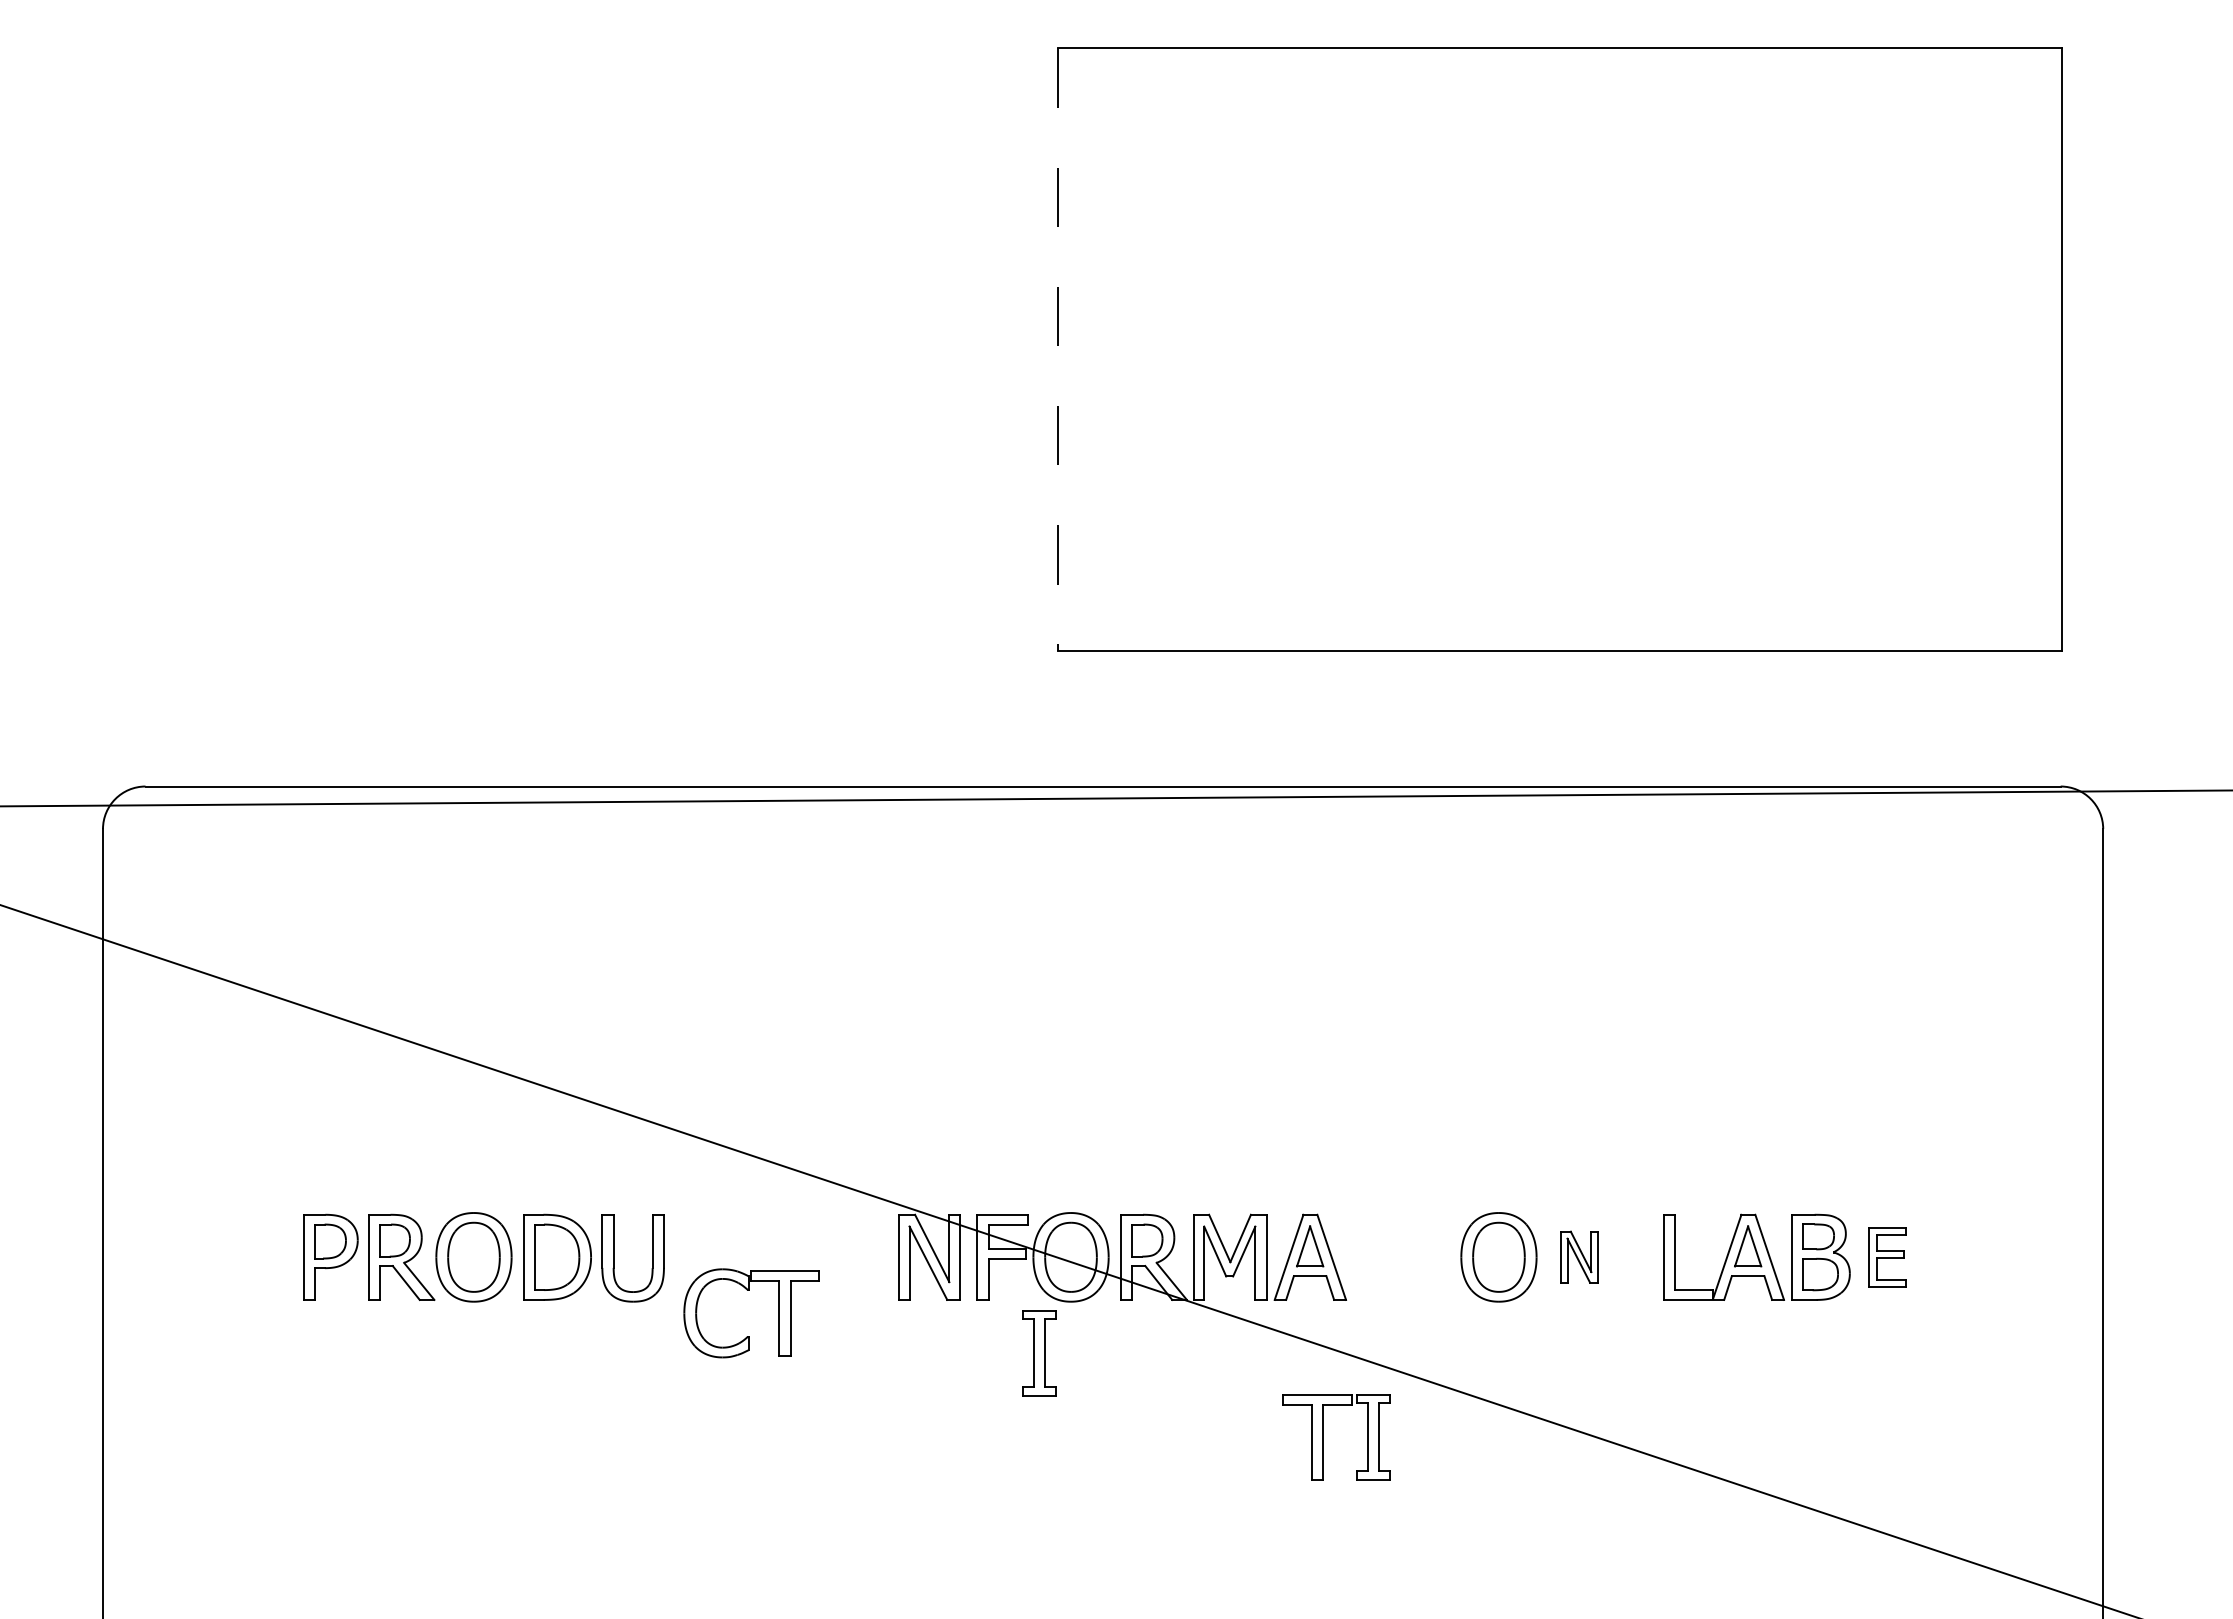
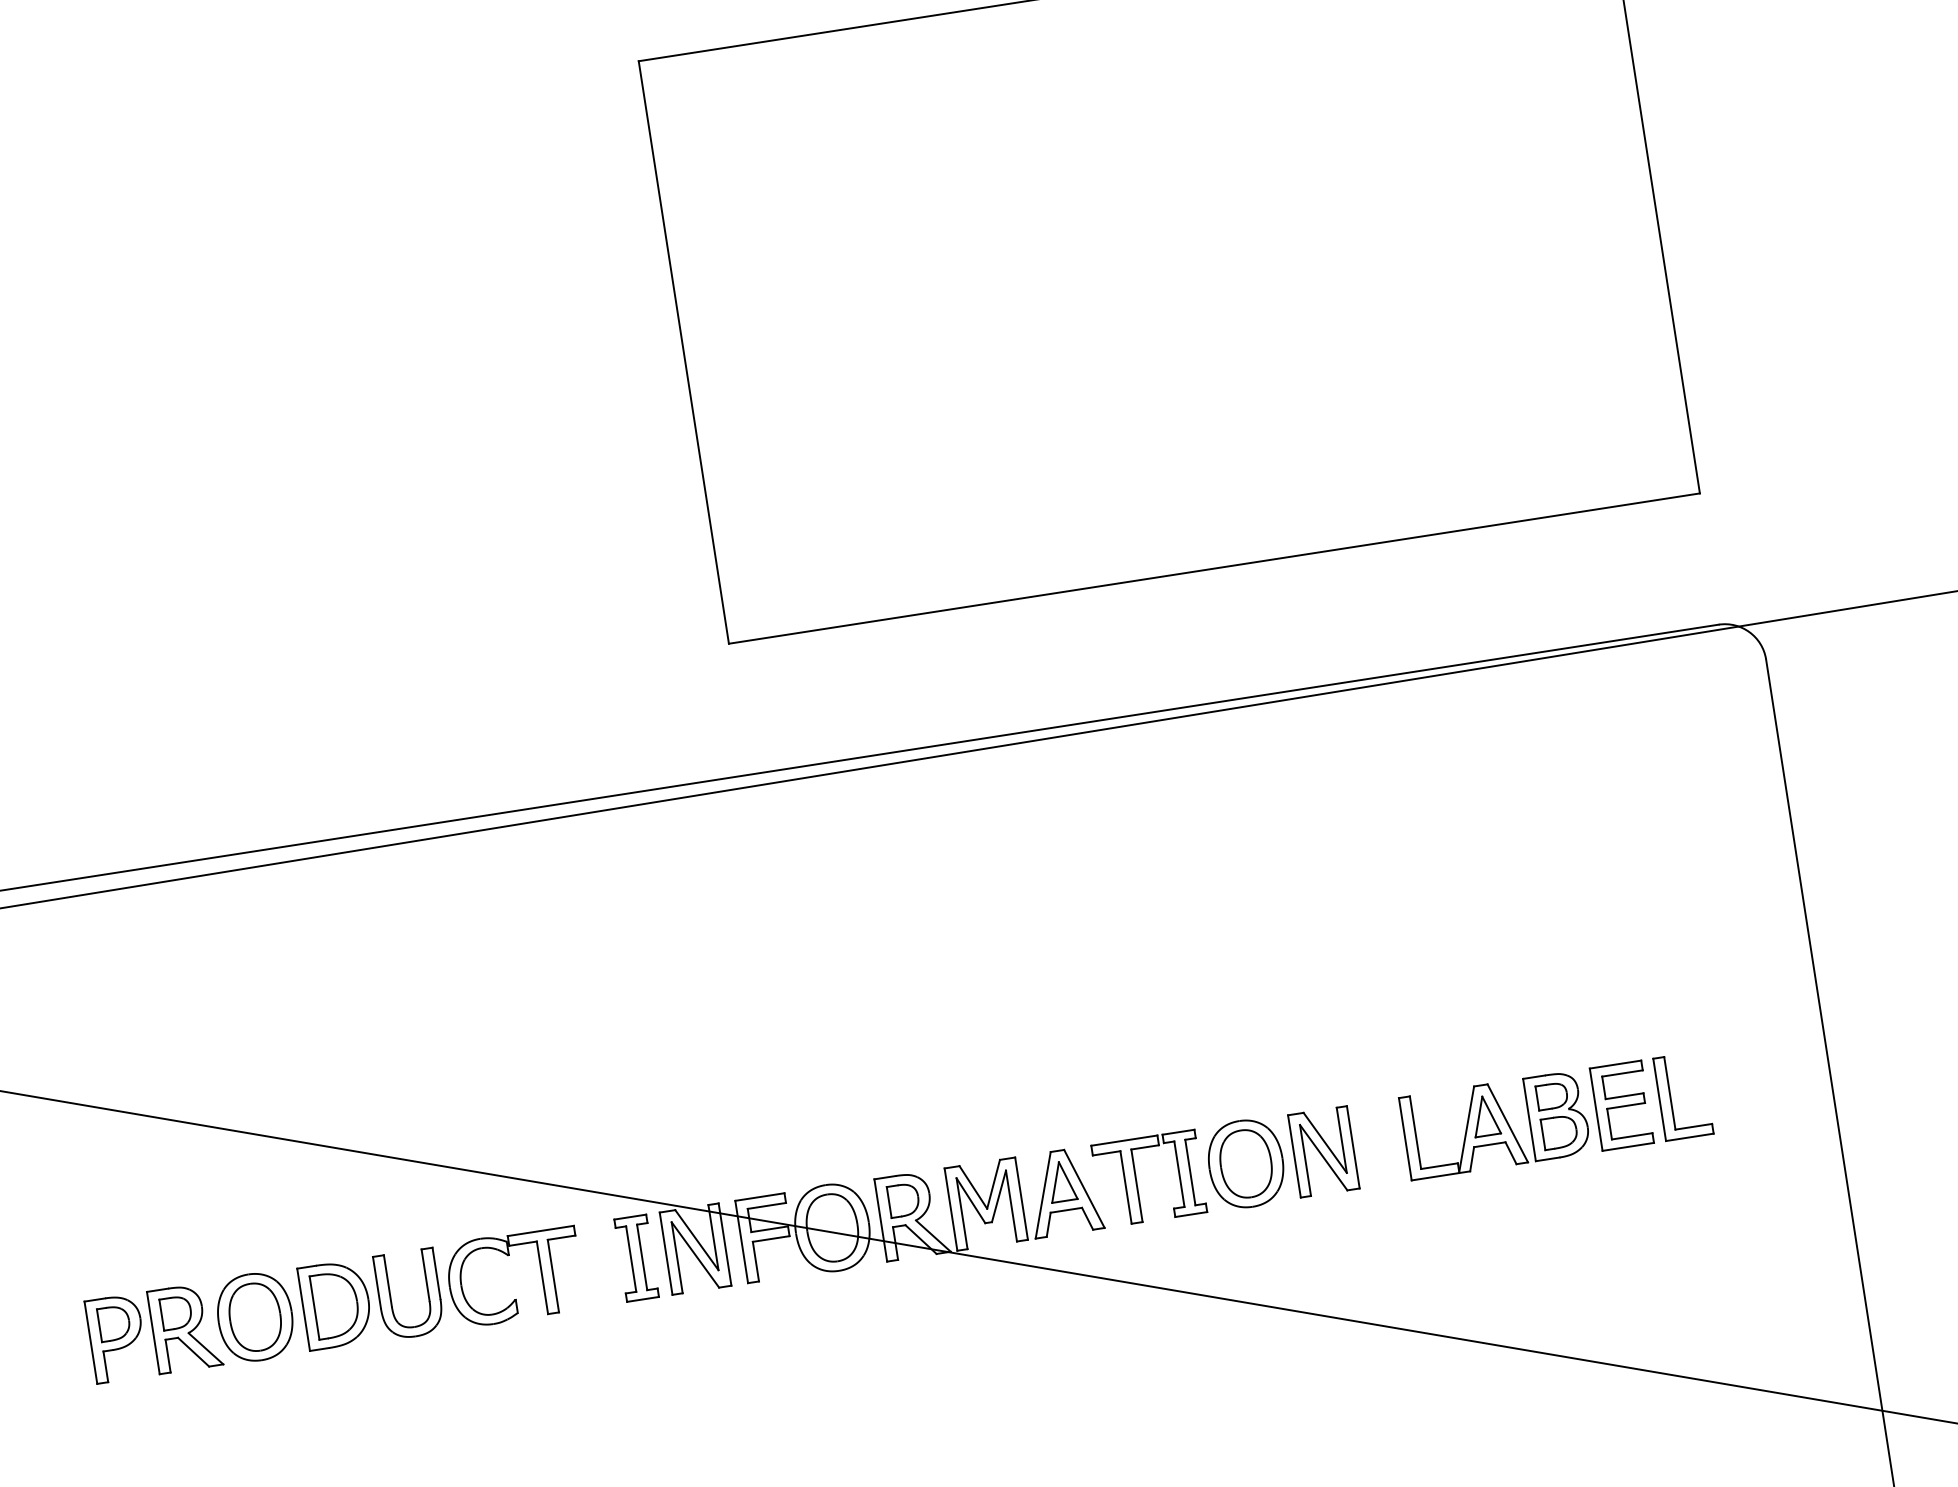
line: (1057, 350) -> (683, 353), dashed -> solid
part: (1579, 1256) -> (1323, 1151), size x1.67
part: (1887, 1257) -> (1621, 1105), size x1.43
part: (1938, 1257) -> (1671, 1098), added
part: (749, 1290) -> (509, 1255), moved
part: (1039, 1353) -> (636, 1258), moved
part: (1323, 1437) -> (1136, 1181), moved

